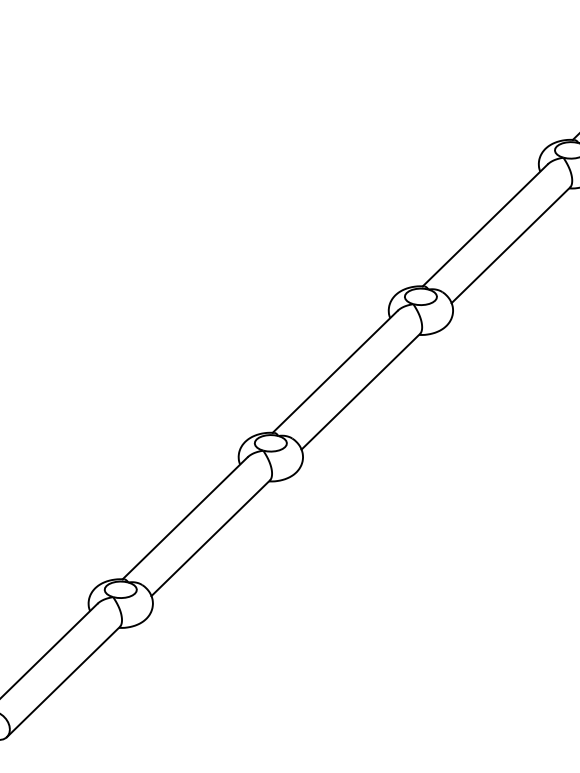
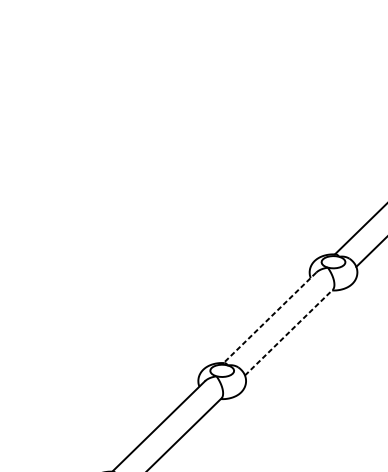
line: (334, 372) -> (269, 318), solid -> dashed
line: (360, 391) -> (288, 332), solid -> dashed

